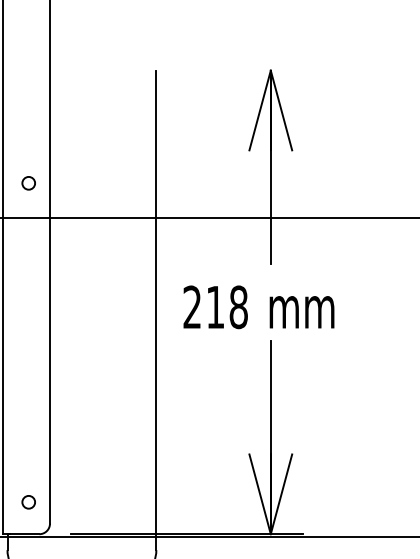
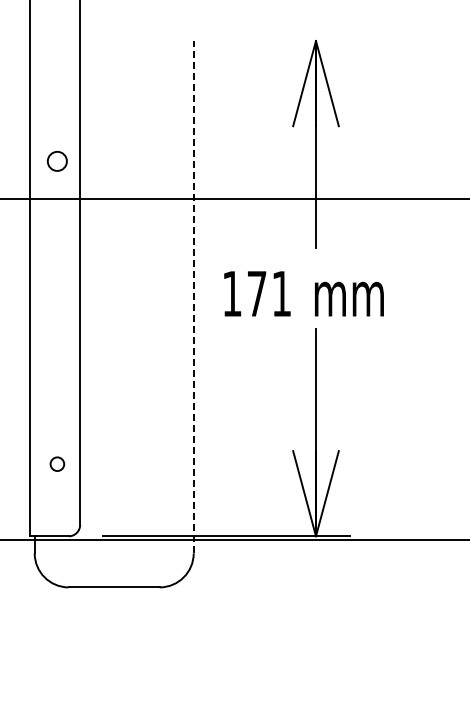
circle: (28, 183) -> (57, 161), size x1.4
text: (215, 306) -> (256, 293), 218 -> 171
line: (156, 309) -> (193, 296), solid -> dashed
circle: (28, 501) -> (57, 463), moved

